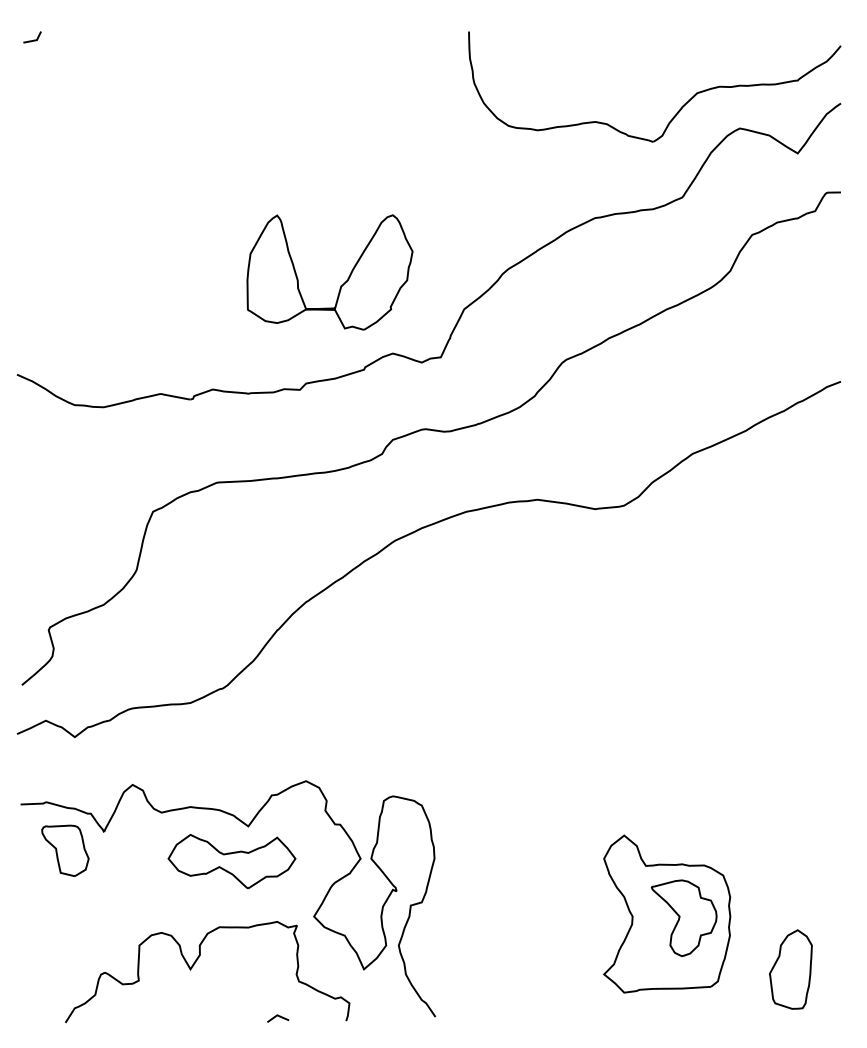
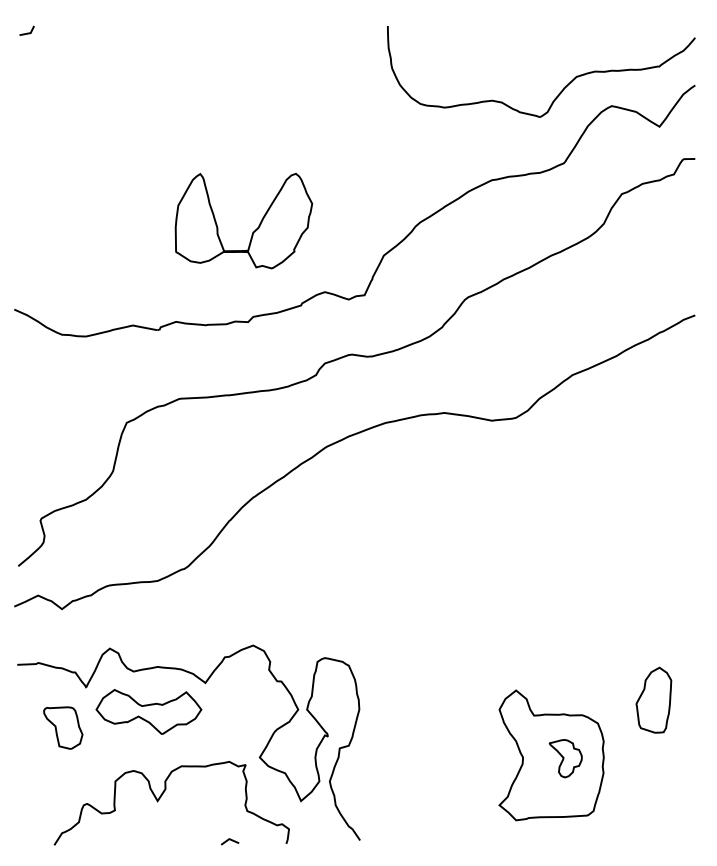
part: (341, 285) -> (253, 231), moved
part: (65, 850) -> (63, 727), moved
part: (231, 860) -> (148, 711), moved
part: (683, 917) -> (565, 758), size x0.6
part: (790, 968) -> (653, 699), moved

